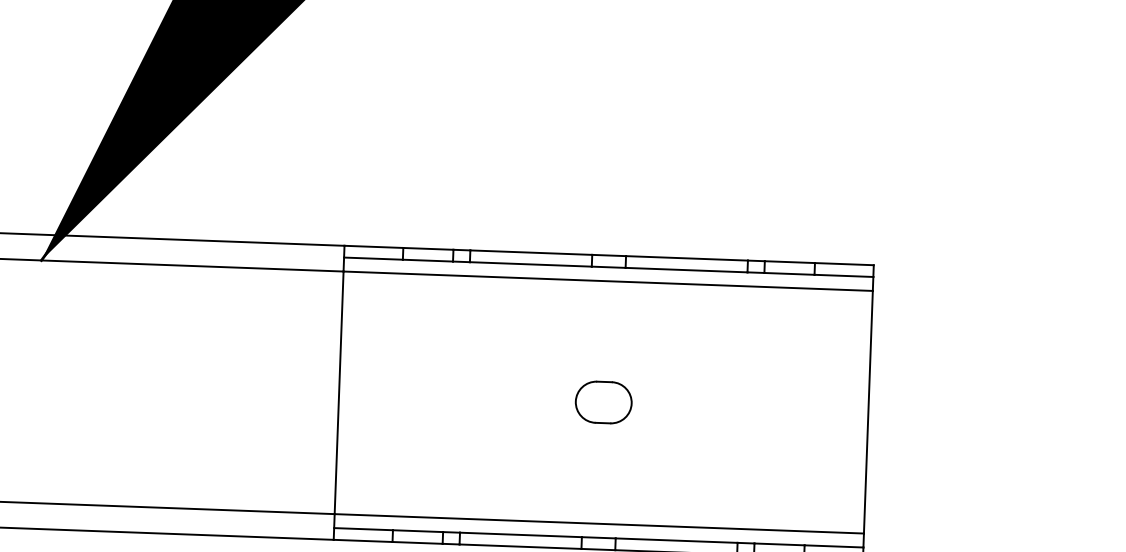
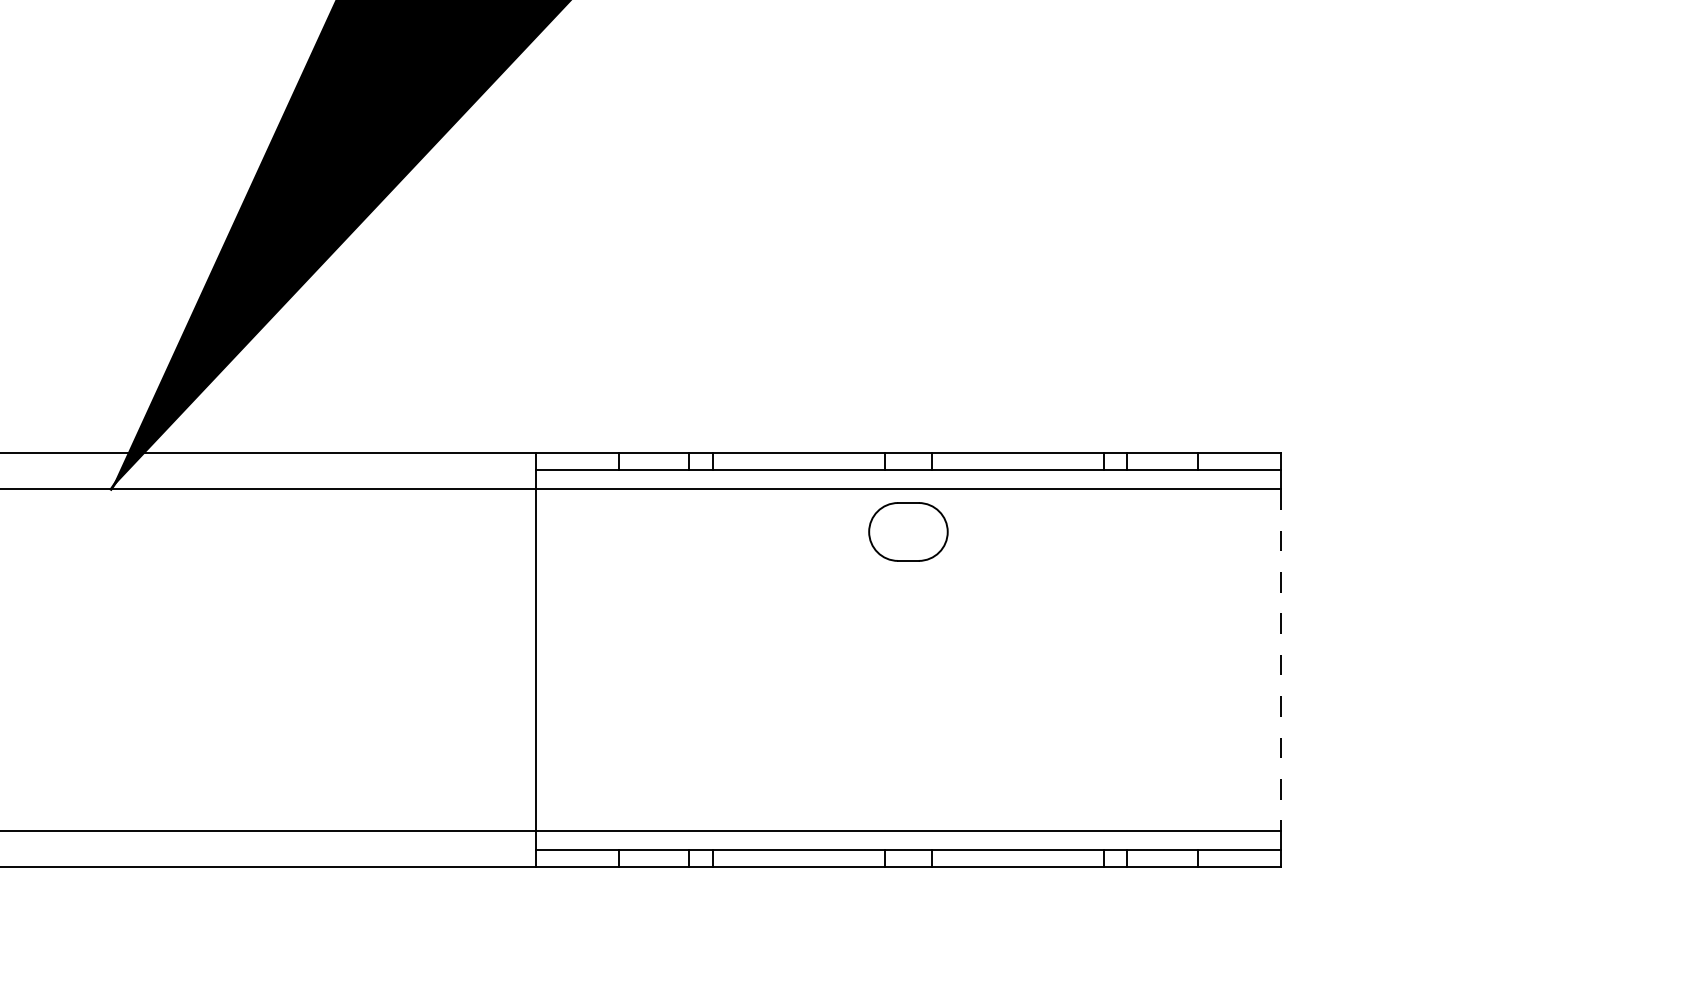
part: (603, 402) -> (908, 531), moved
line: (868, 411) -> (1280, 659), solid -> dashed

